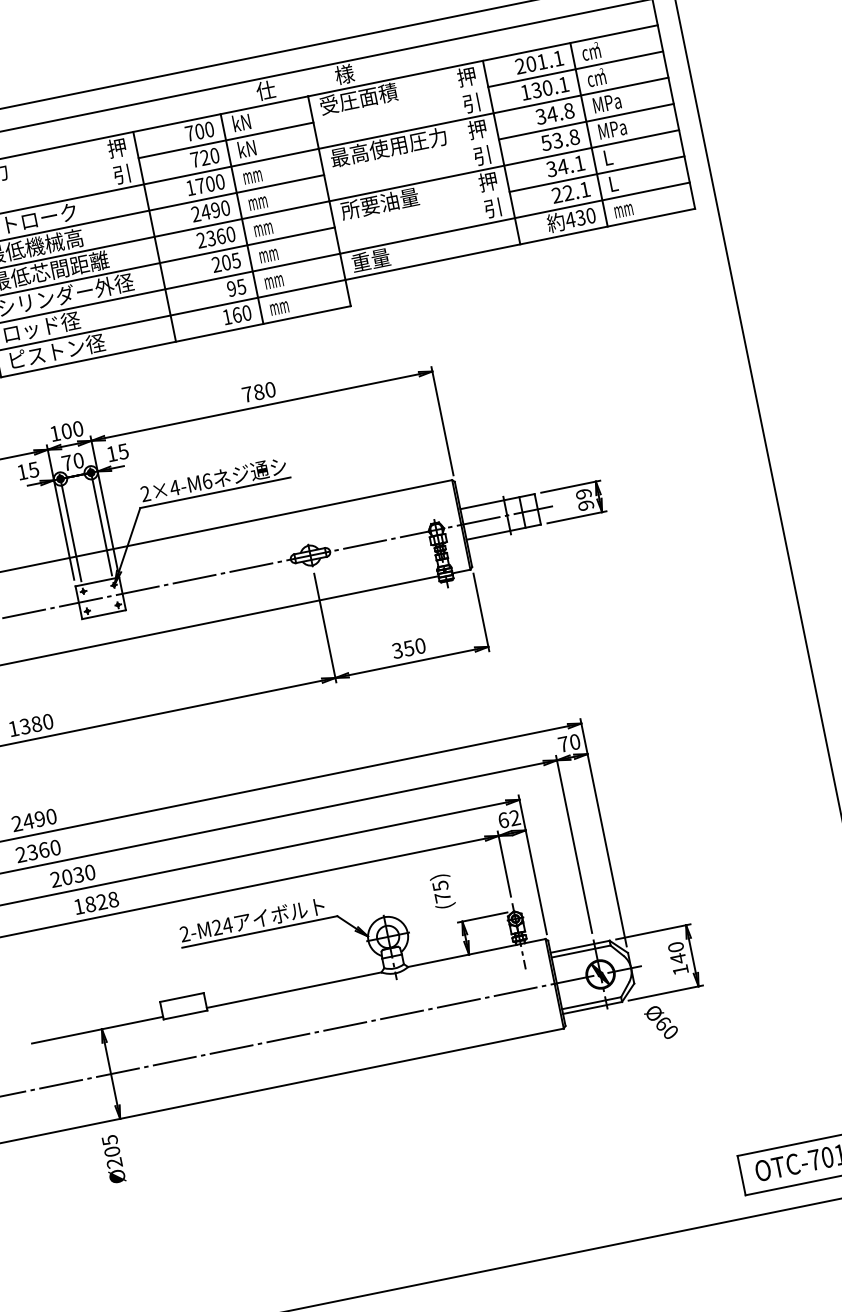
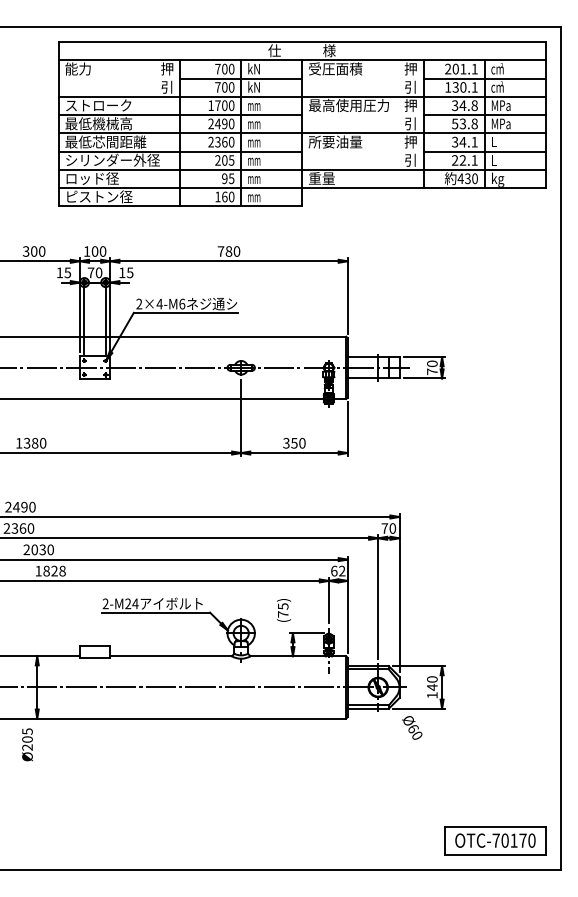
text: (204, 157) -> (224, 87), 720 -> 700
text: (623, 210) -> (497, 179), mm -> kg
text: (585, 499) -> (432, 367), 99 -> 70

